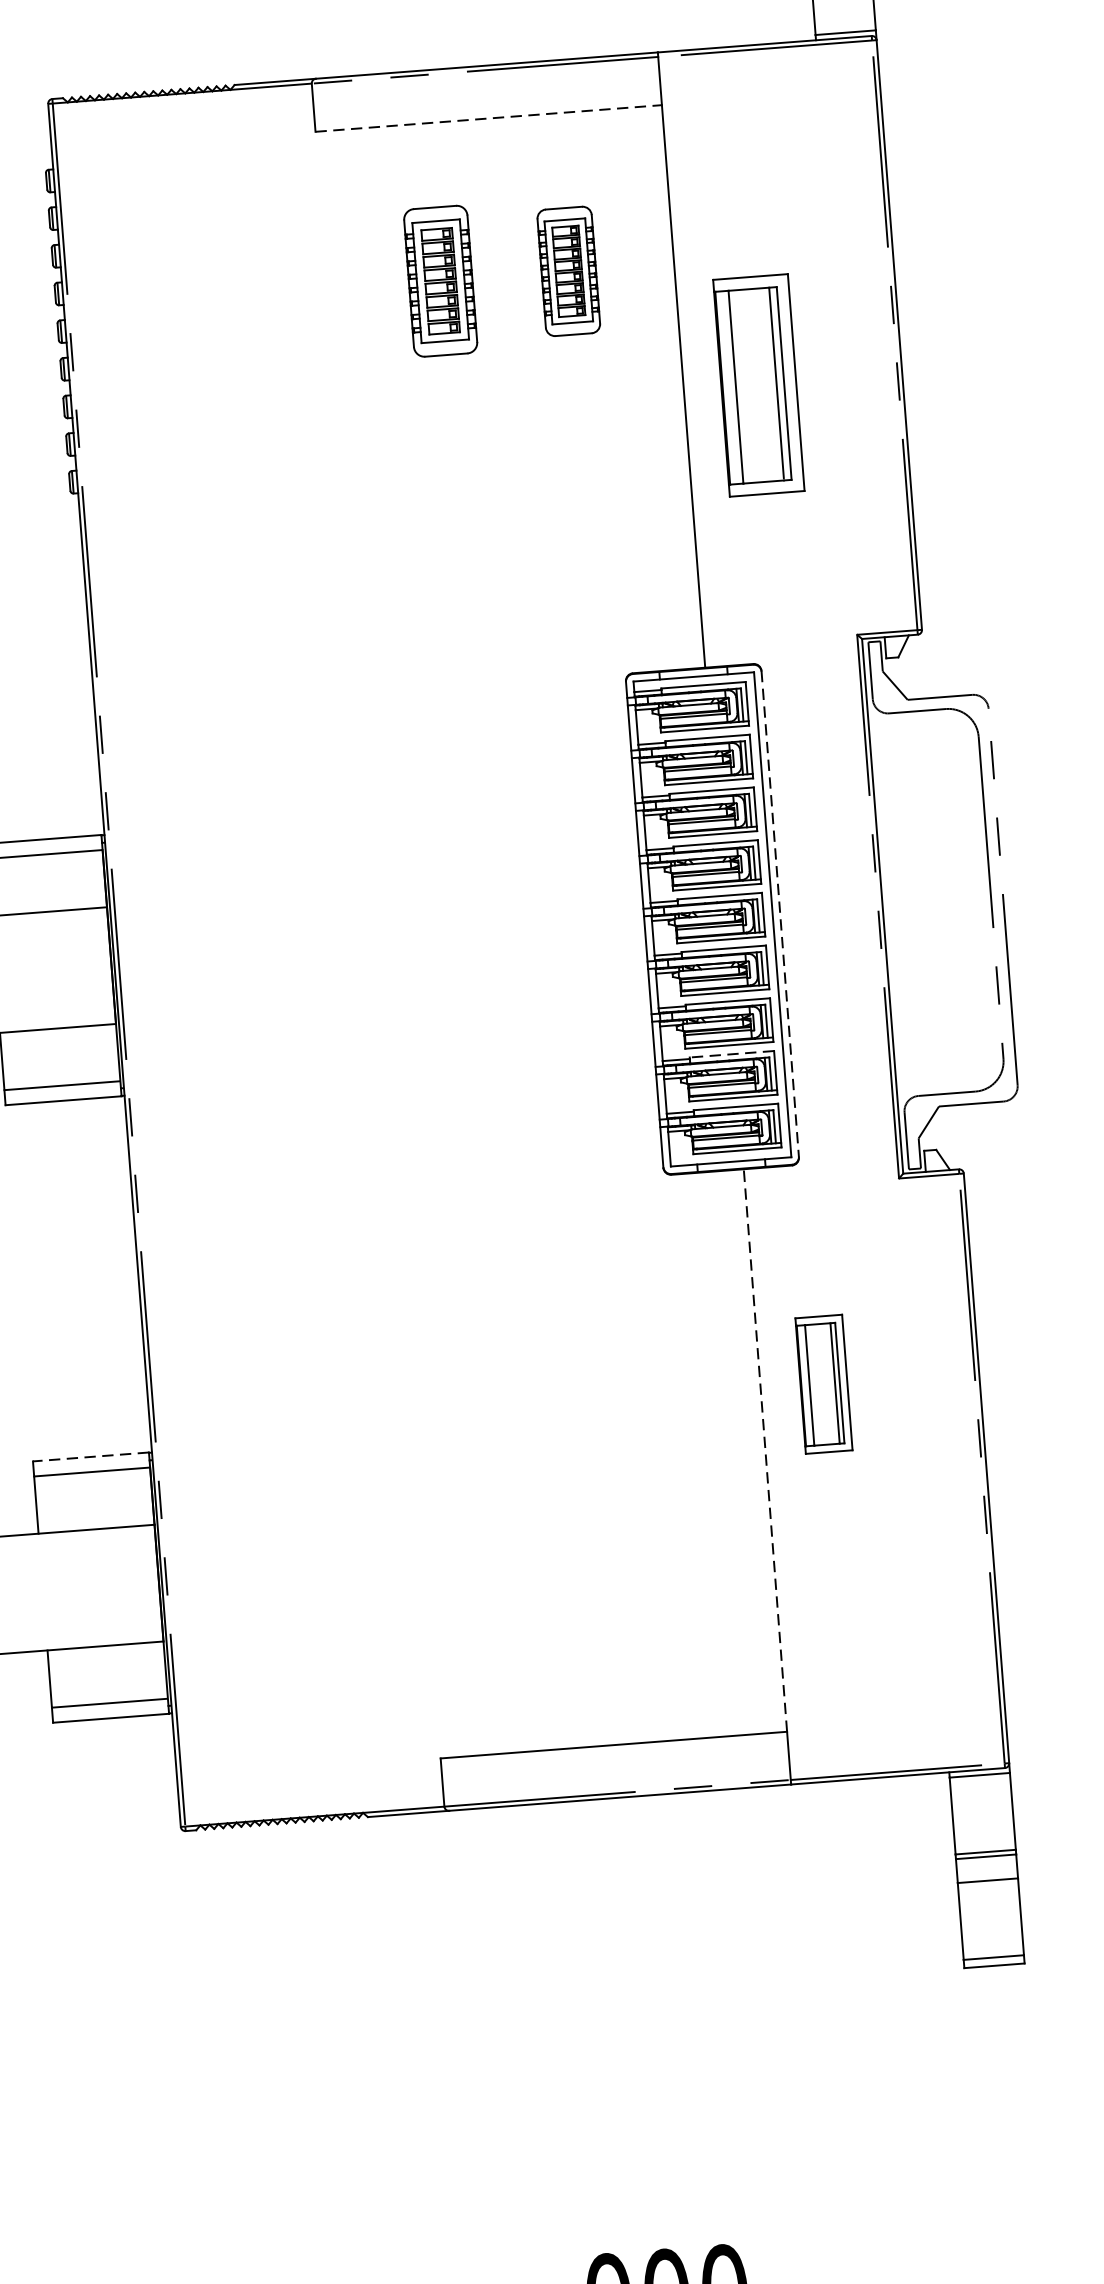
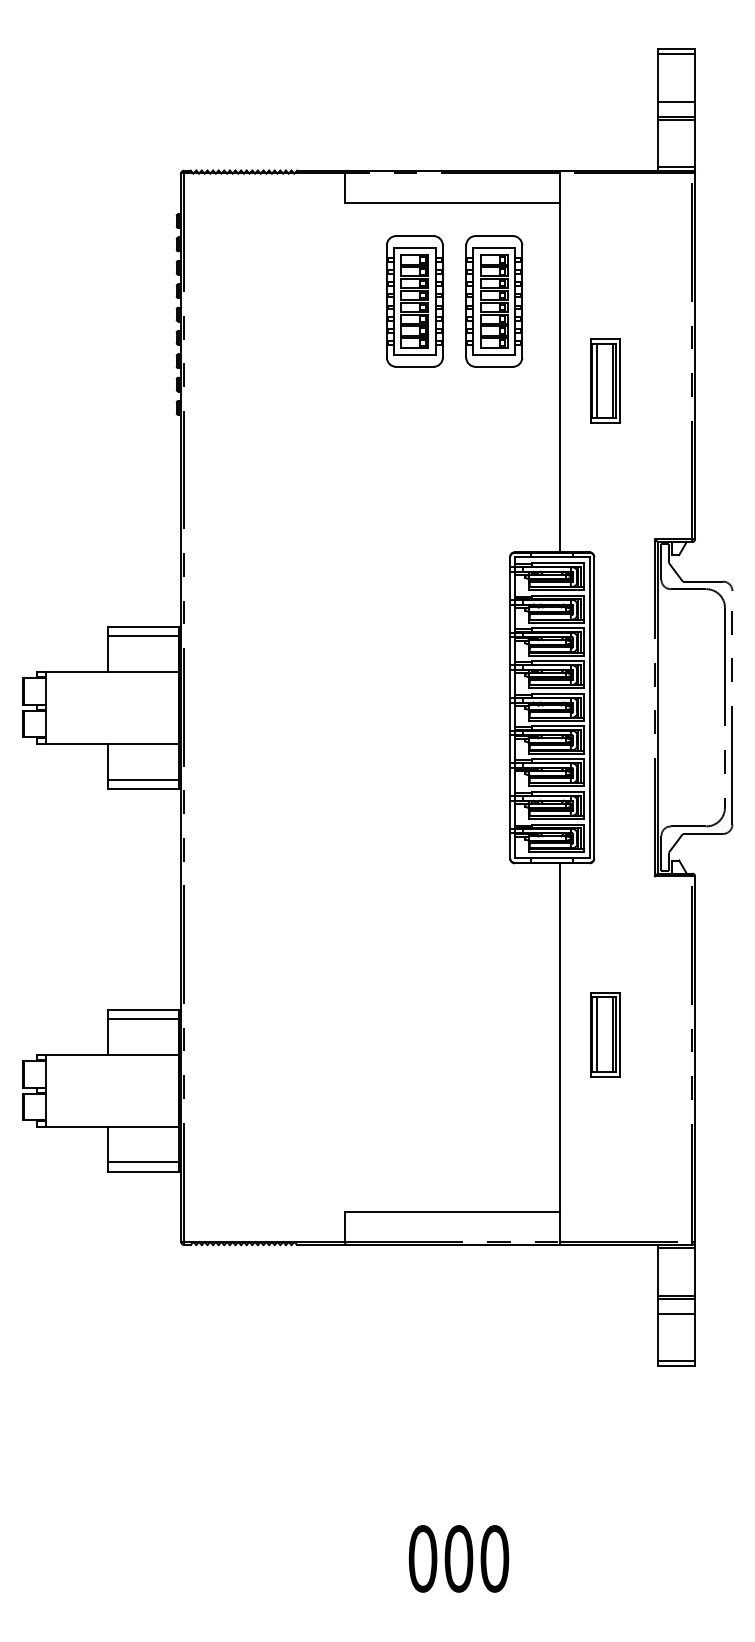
line: (489, 118) -> (452, 203), dashed -> solid
part: (569, 271) -> (494, 301), size x1.67
part: (440, 281) -> (414, 301), size x1.43
part: (757, 385) -> (605, 380), size x0.62
line: (780, 913) -> (594, 707), dashed -> solid
line: (731, 1053) -> (557, 791), dashed -> solid
part: (823, 1383) -> (605, 1034), moved
line: (765, 1450) -> (559, 1037), dashed -> solid
line: (90, 1456) -> (143, 1009), dashed -> solid

